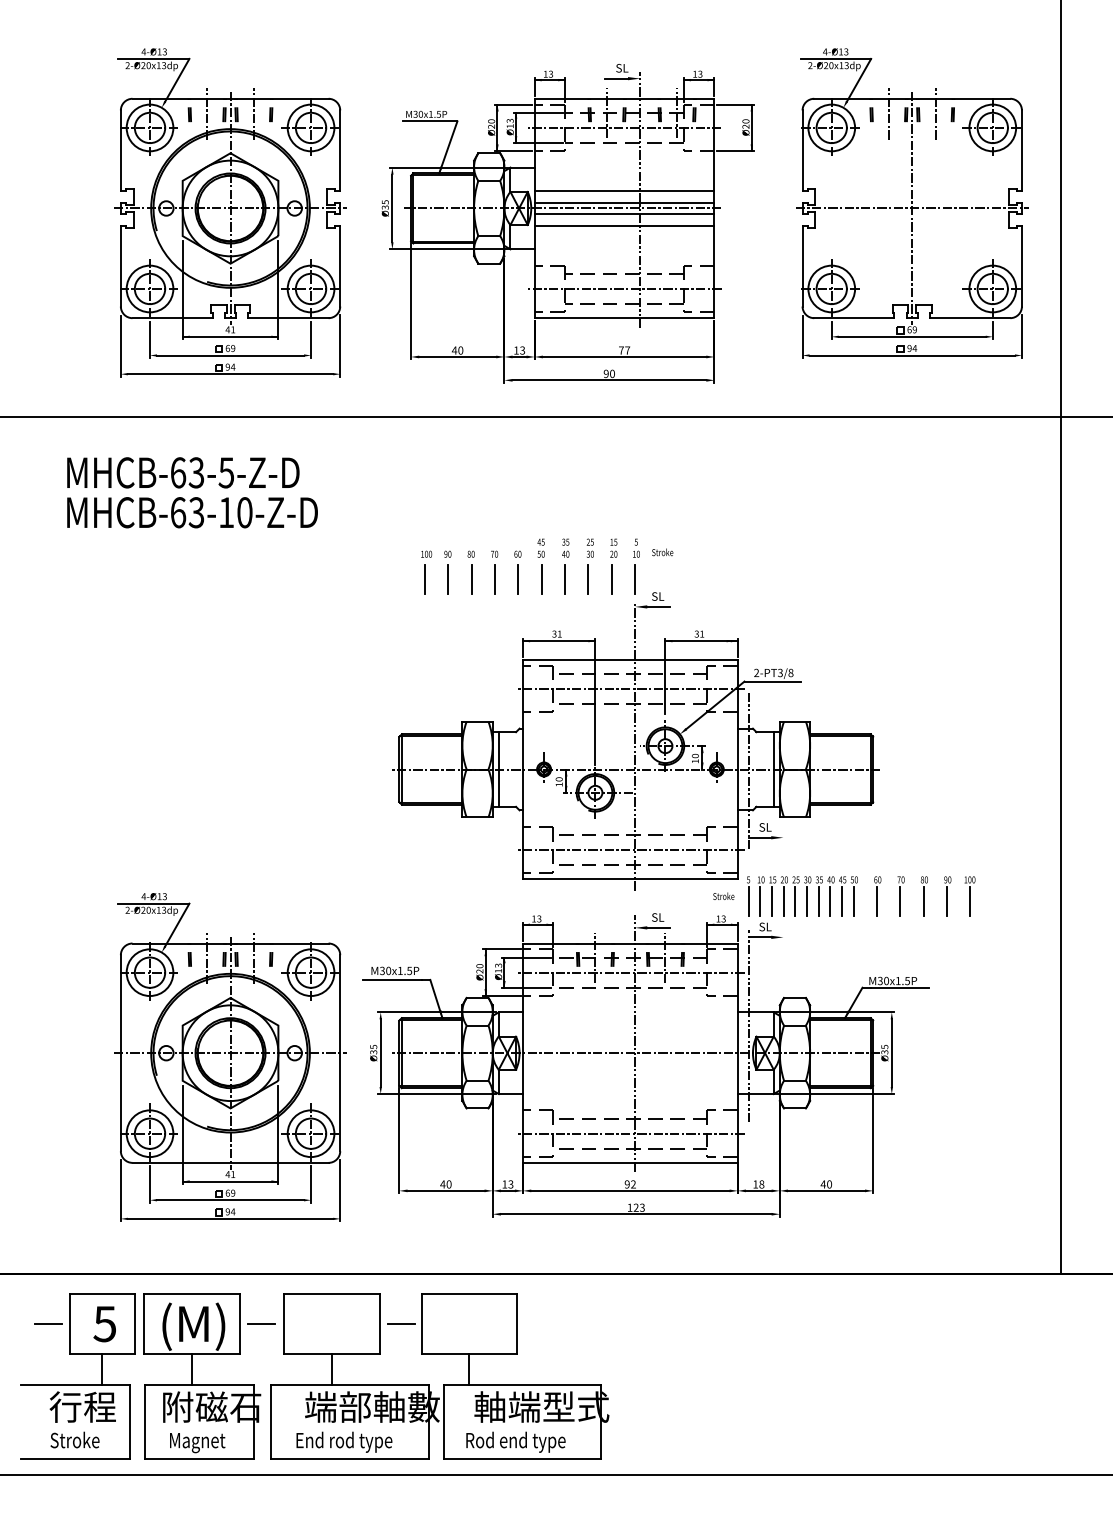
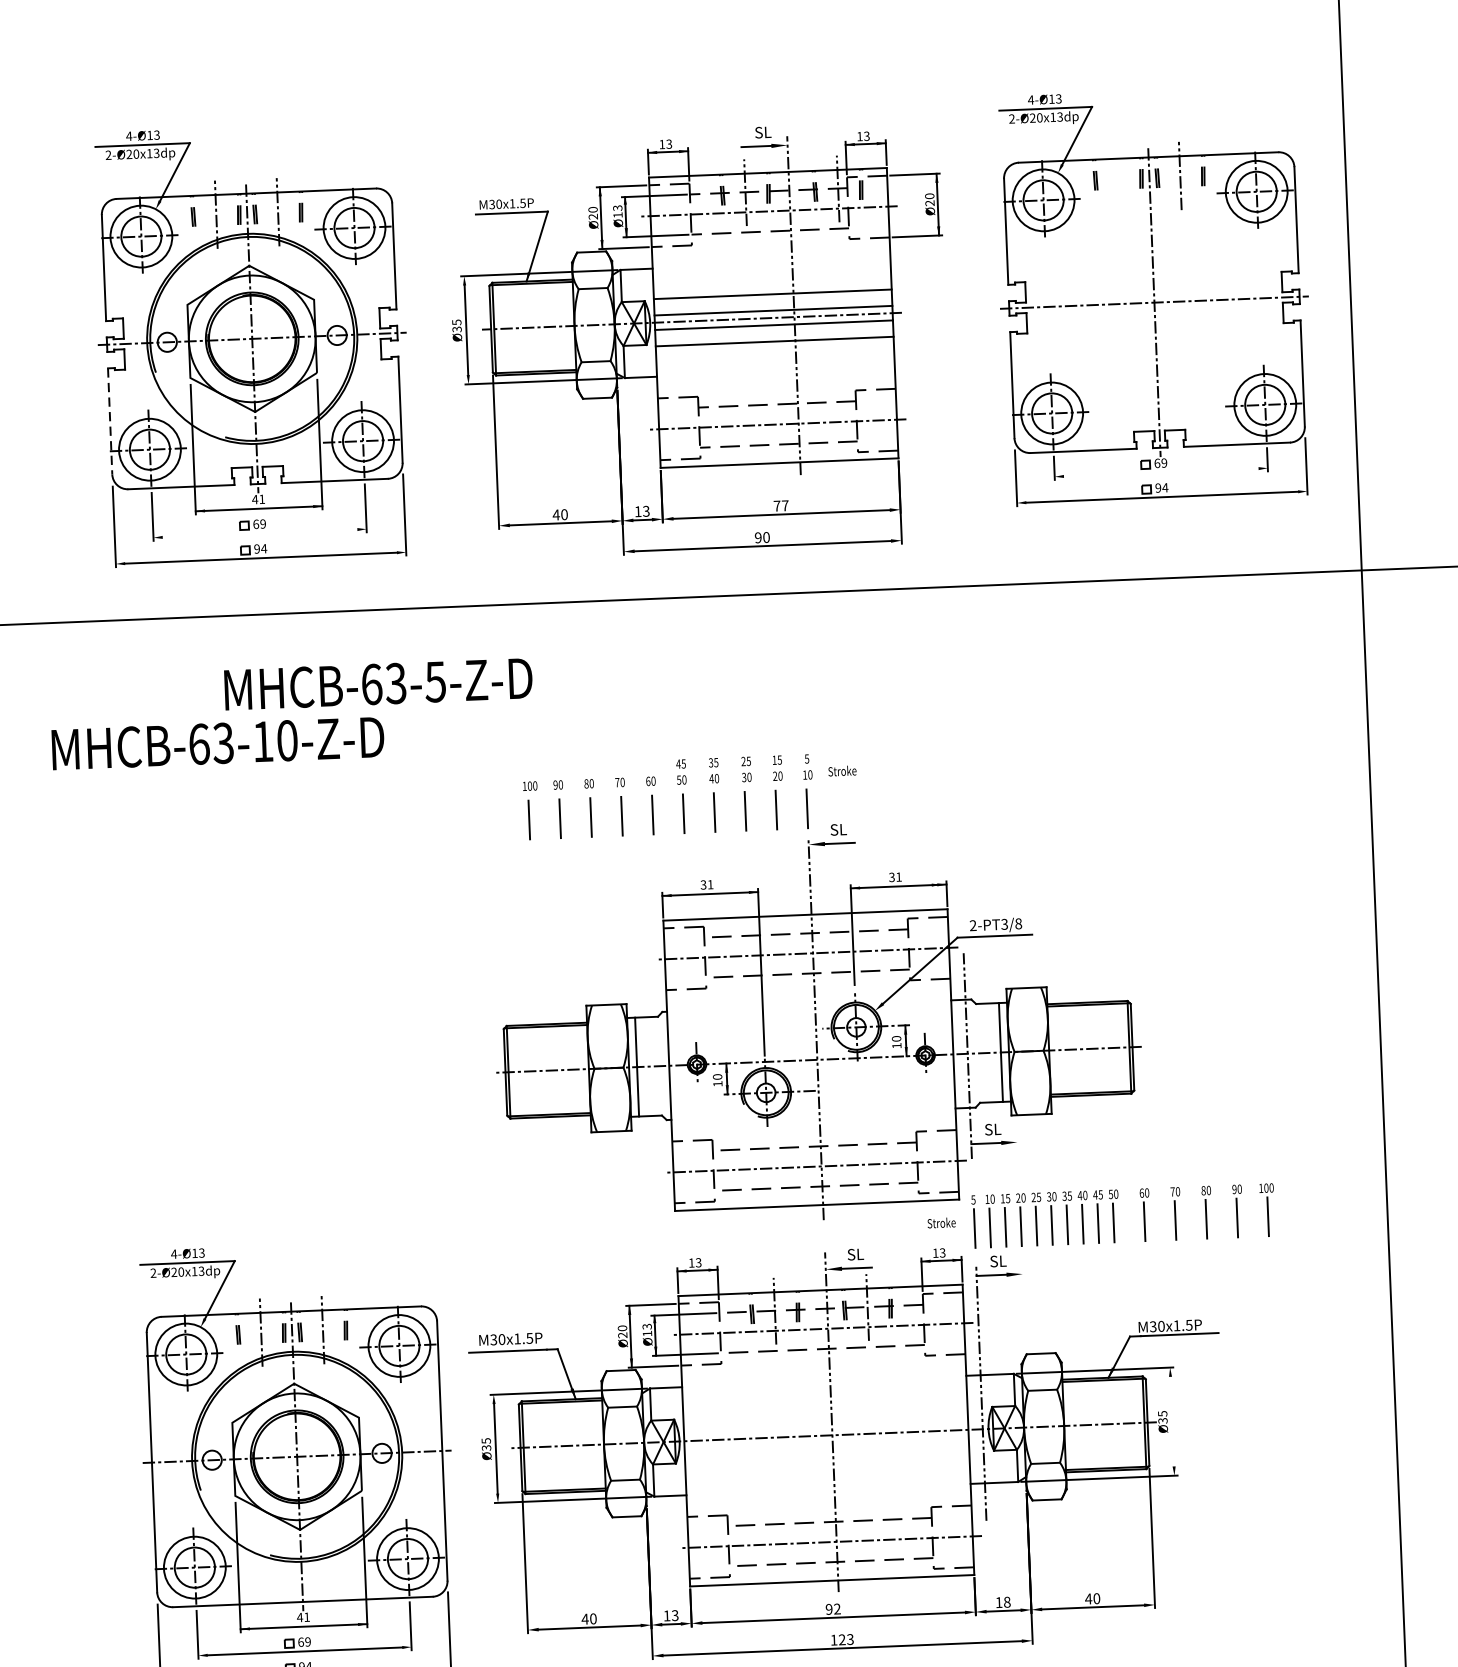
line: (888, 113) -> (1117, 178), removed
line: (120, 266) -> (109, 421), solid -> dashed
line: (911, 336) -> (1160, 472), removed
line: (230, 355) -> (259, 533), removed
text: (183, 472) -> (378, 683), moved
line: (891, 1053) -> (1171, 1422), removed

